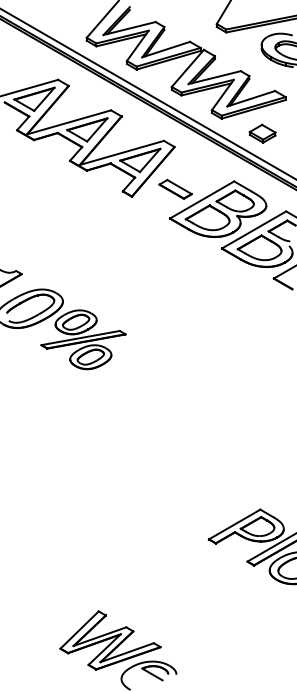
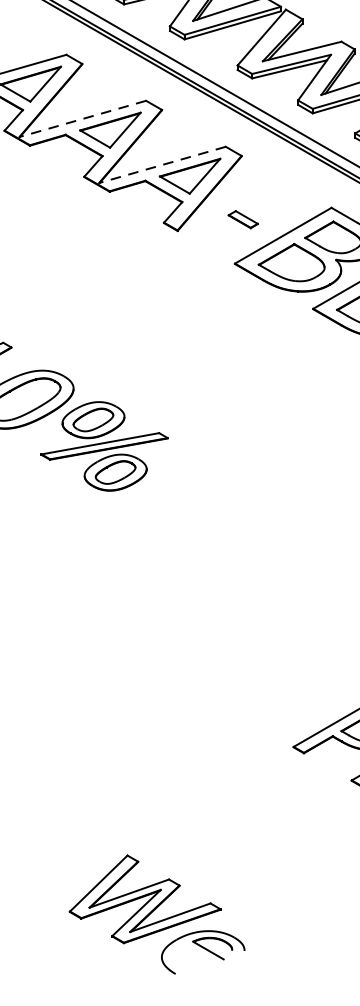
line: (69, 122) -> (83, 119), solid -> dashed
line: (121, 152) -> (161, 164), solid -> dashed
part: (175, 188) -> (243, 218), size x0.6

